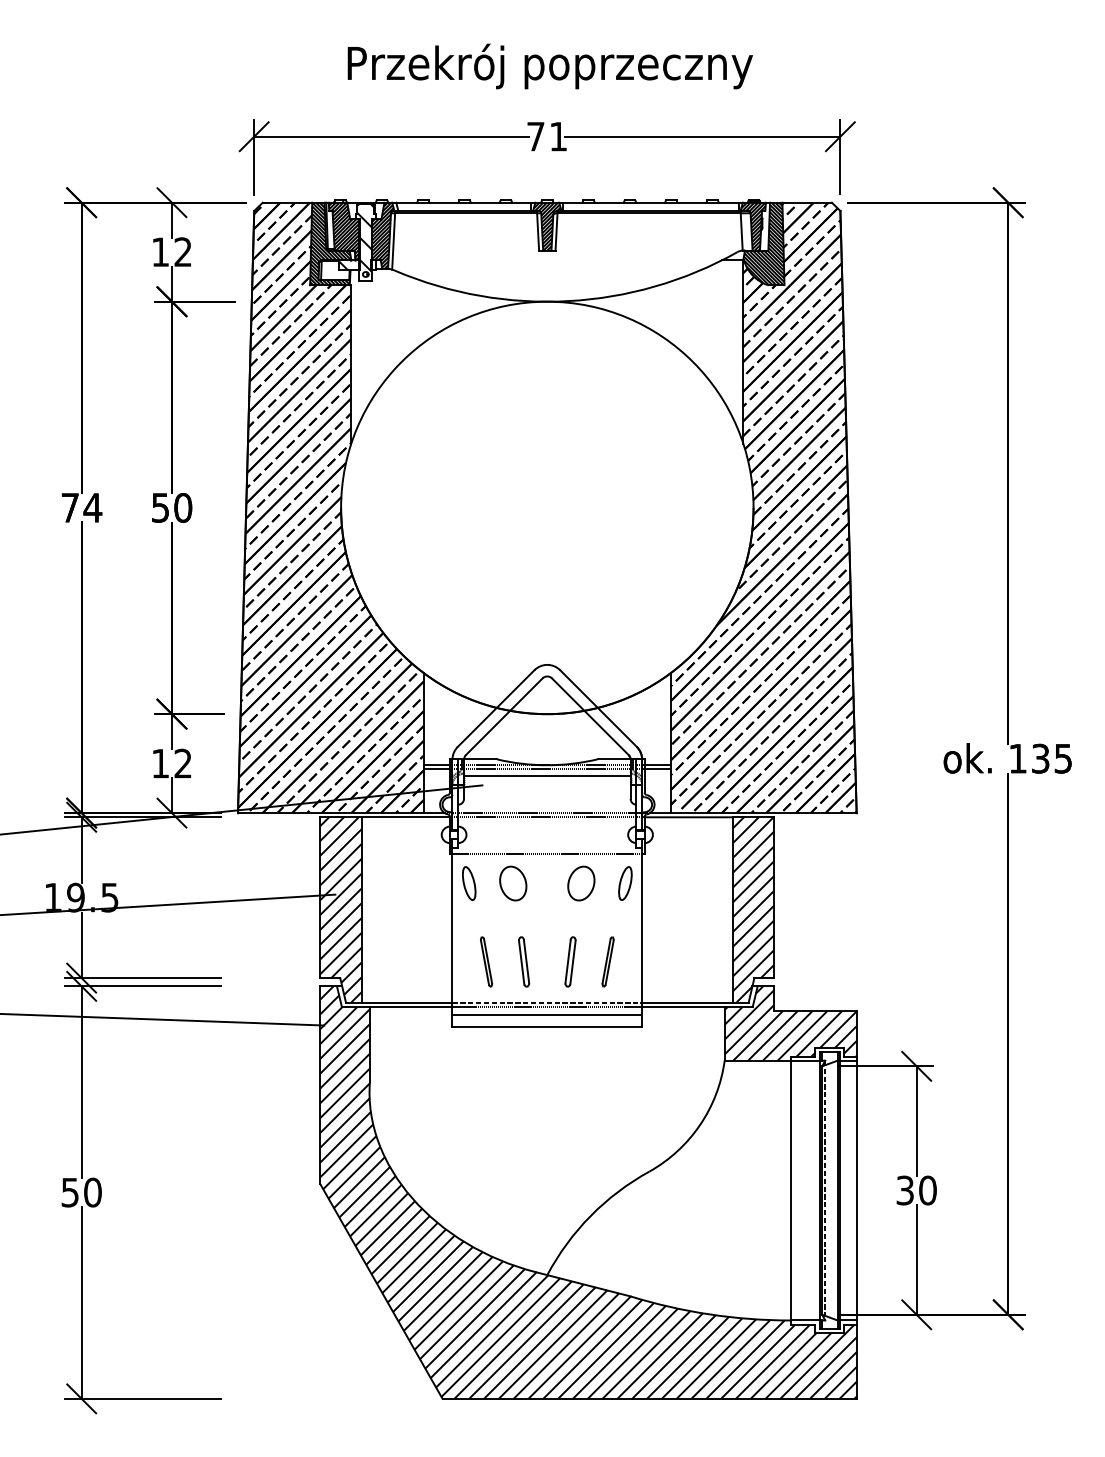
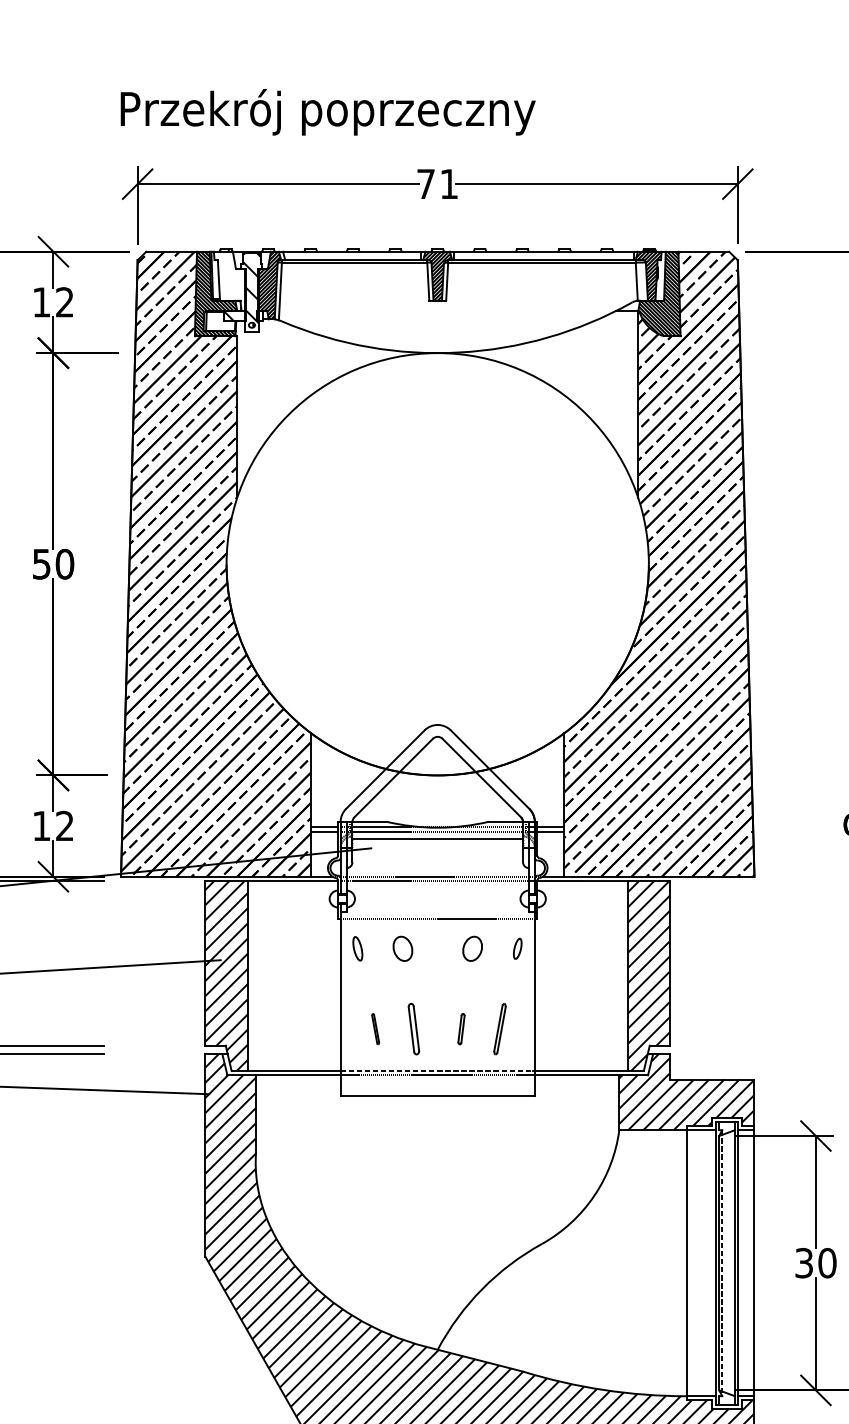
text: (549, 66) -> (327, 112), moved
hatch: (343, 231) -> (229, 281), removed
part: (469, 883) -> (358, 948), size x0.7
part: (513, 883) -> (403, 948), size x0.7
part: (581, 883) -> (472, 948), size x0.7
part: (625, 883) -> (517, 948), size x0.6
part: (486, 961) -> (375, 1028), size x0.6
part: (570, 961) -> (461, 1028), size x0.6
line: (547, 1015) -> (437, 1083), removed

